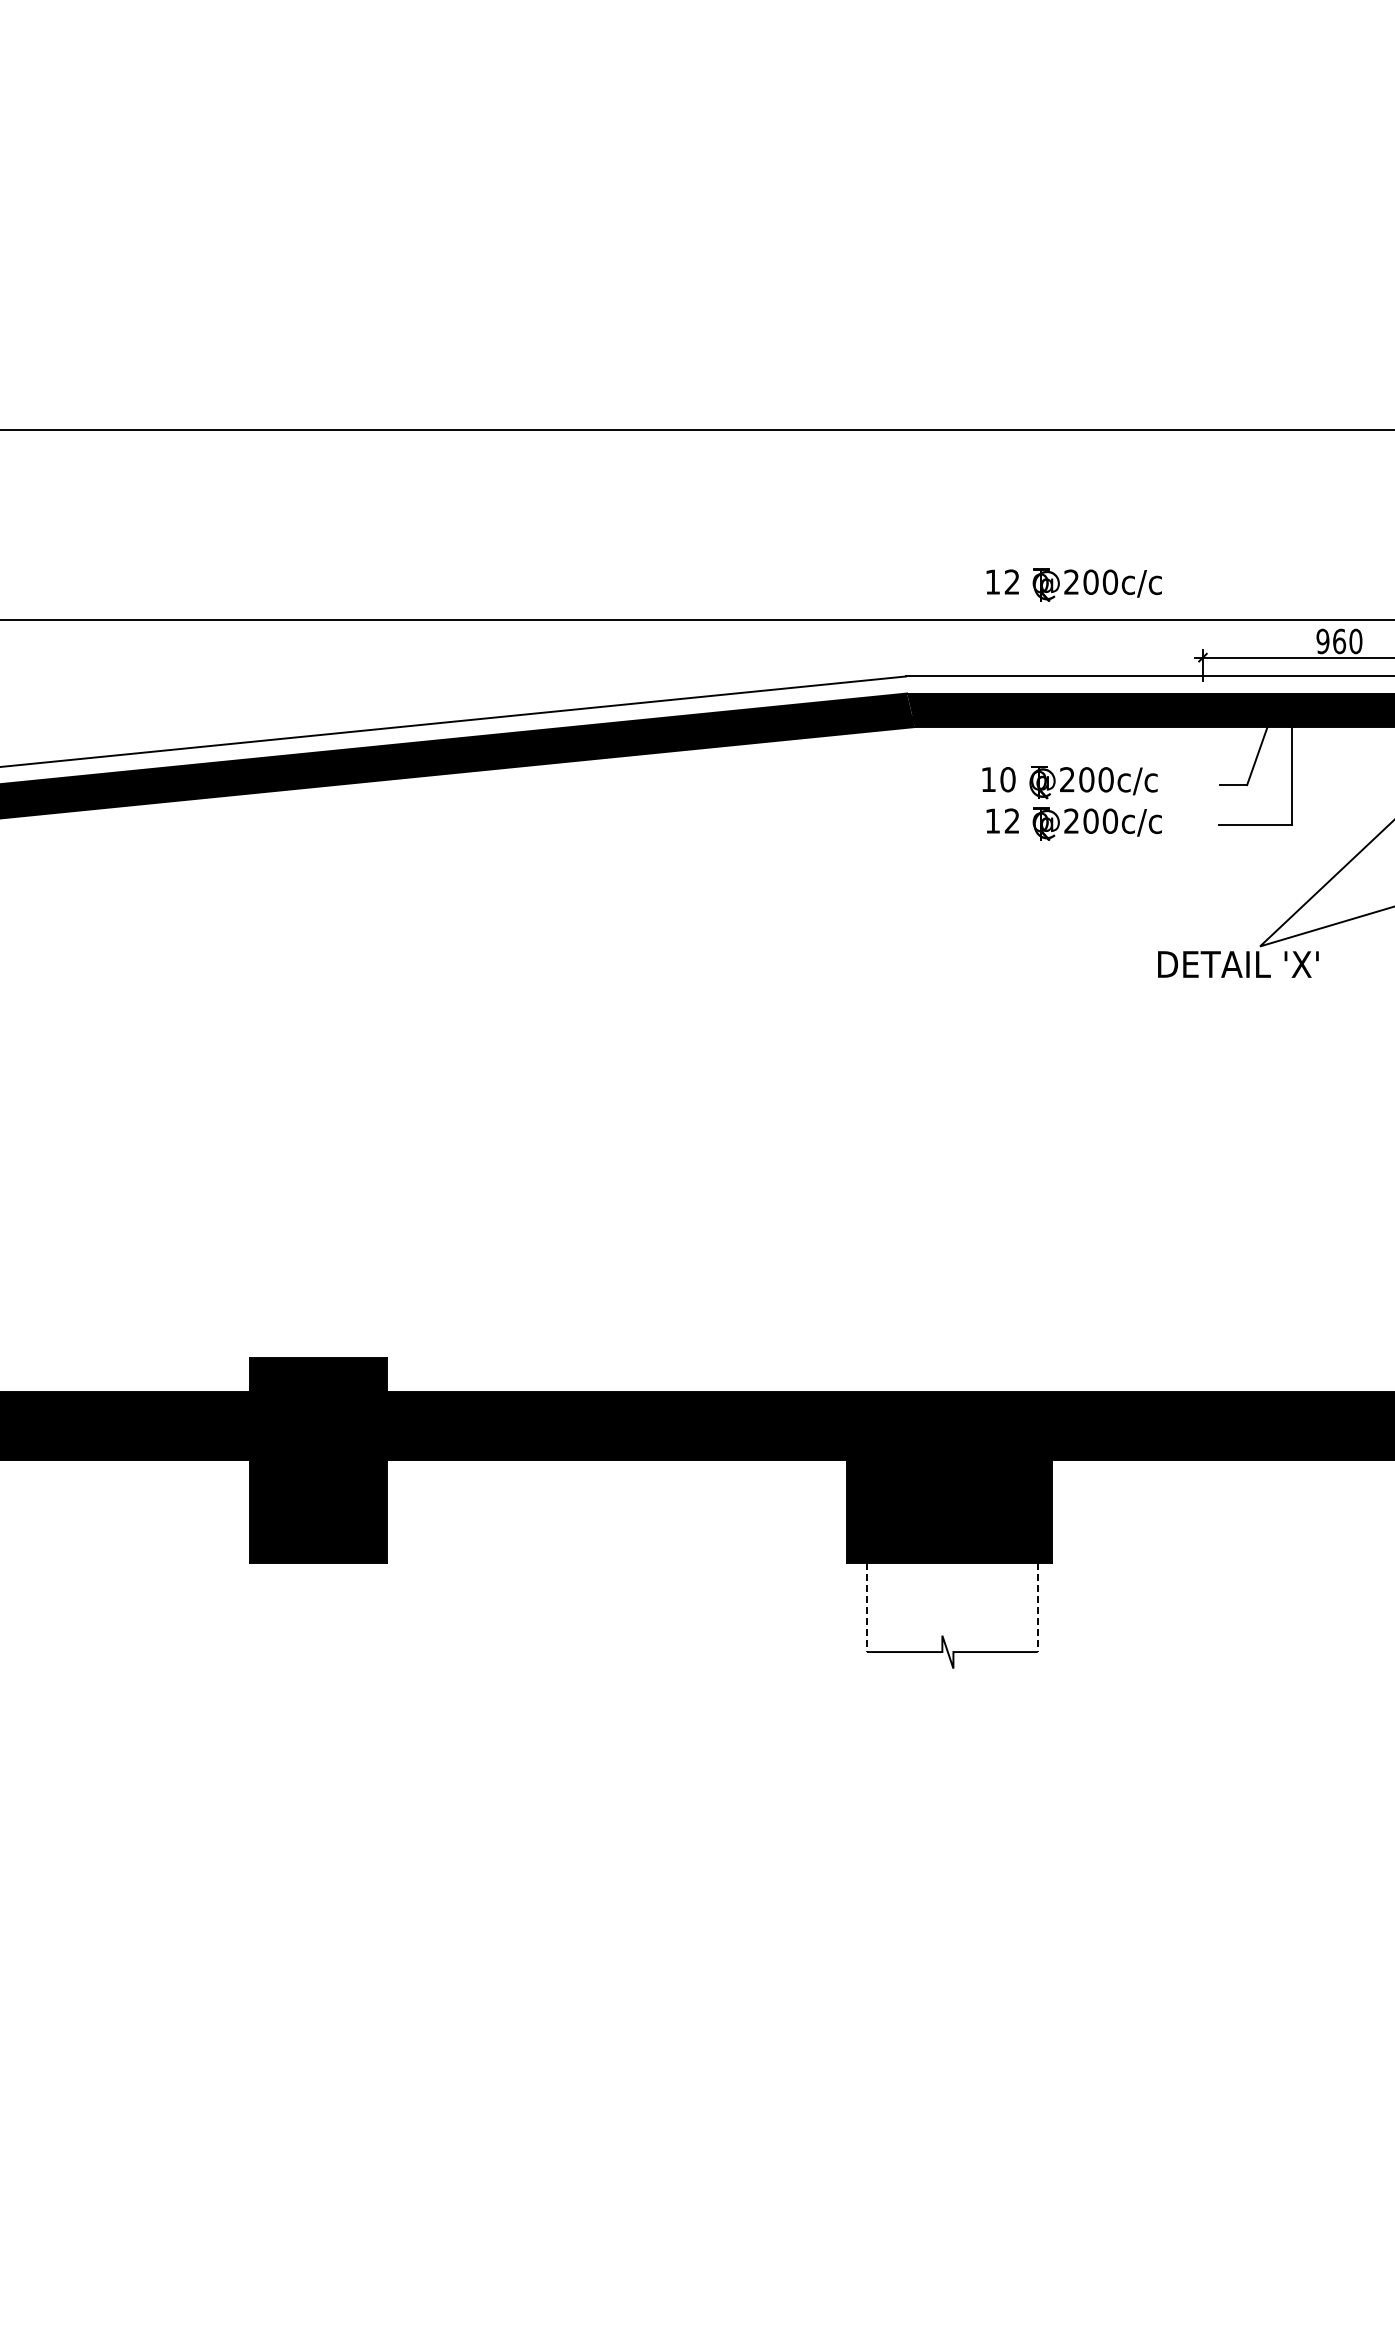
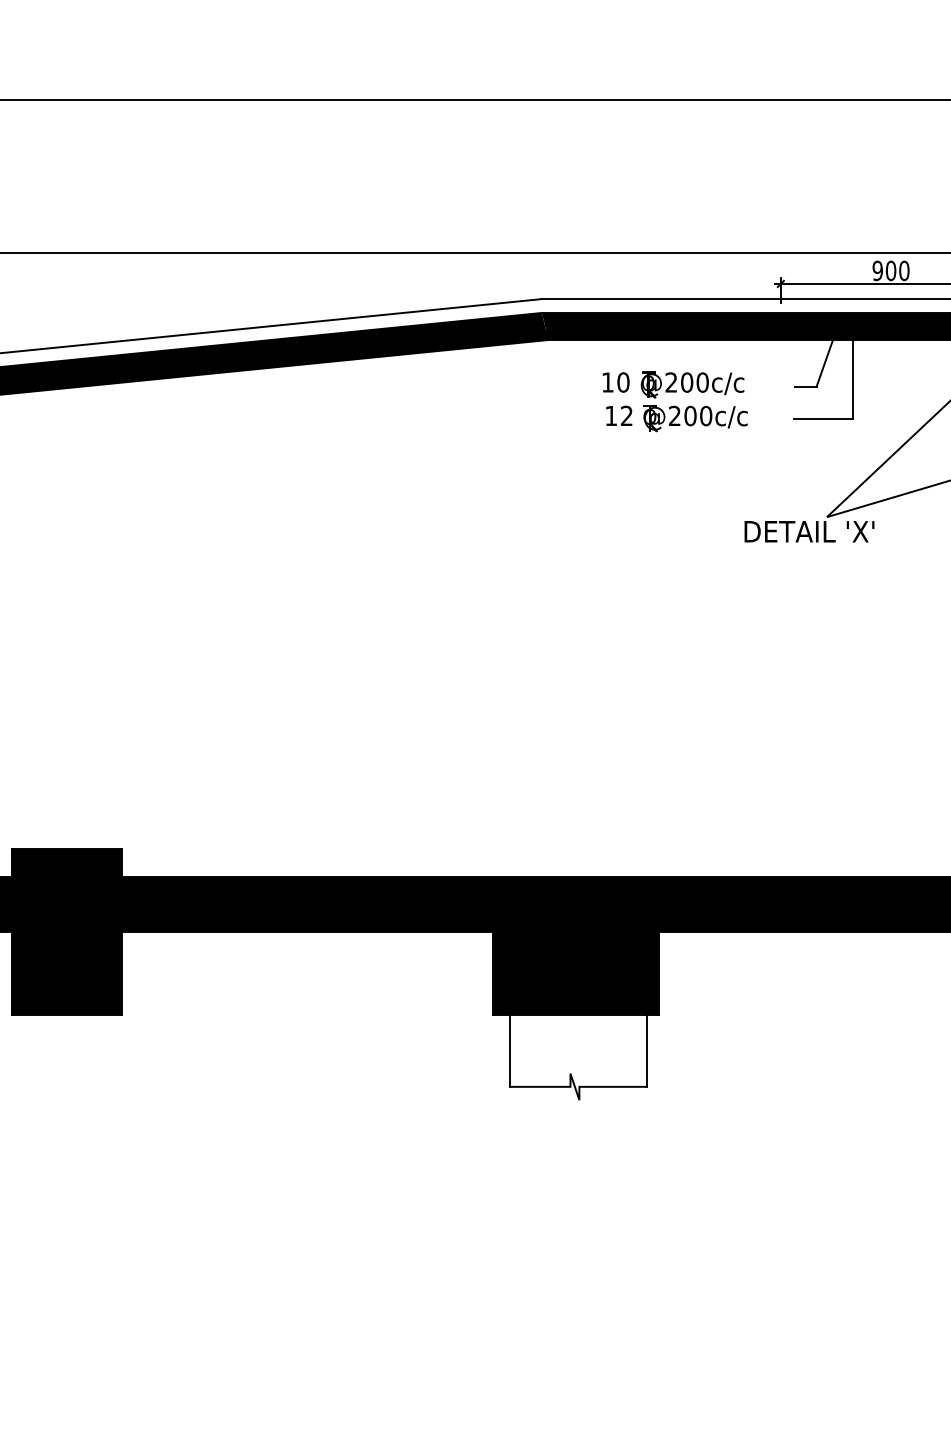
part: (1073, 584) -> (676, 224), removed
text: (1339, 640) -> (891, 270), 960 -> 900
line: (867, 1607) -> (510, 1050), dashed -> solid
line: (1037, 1607) -> (647, 1050), dashed -> solid

